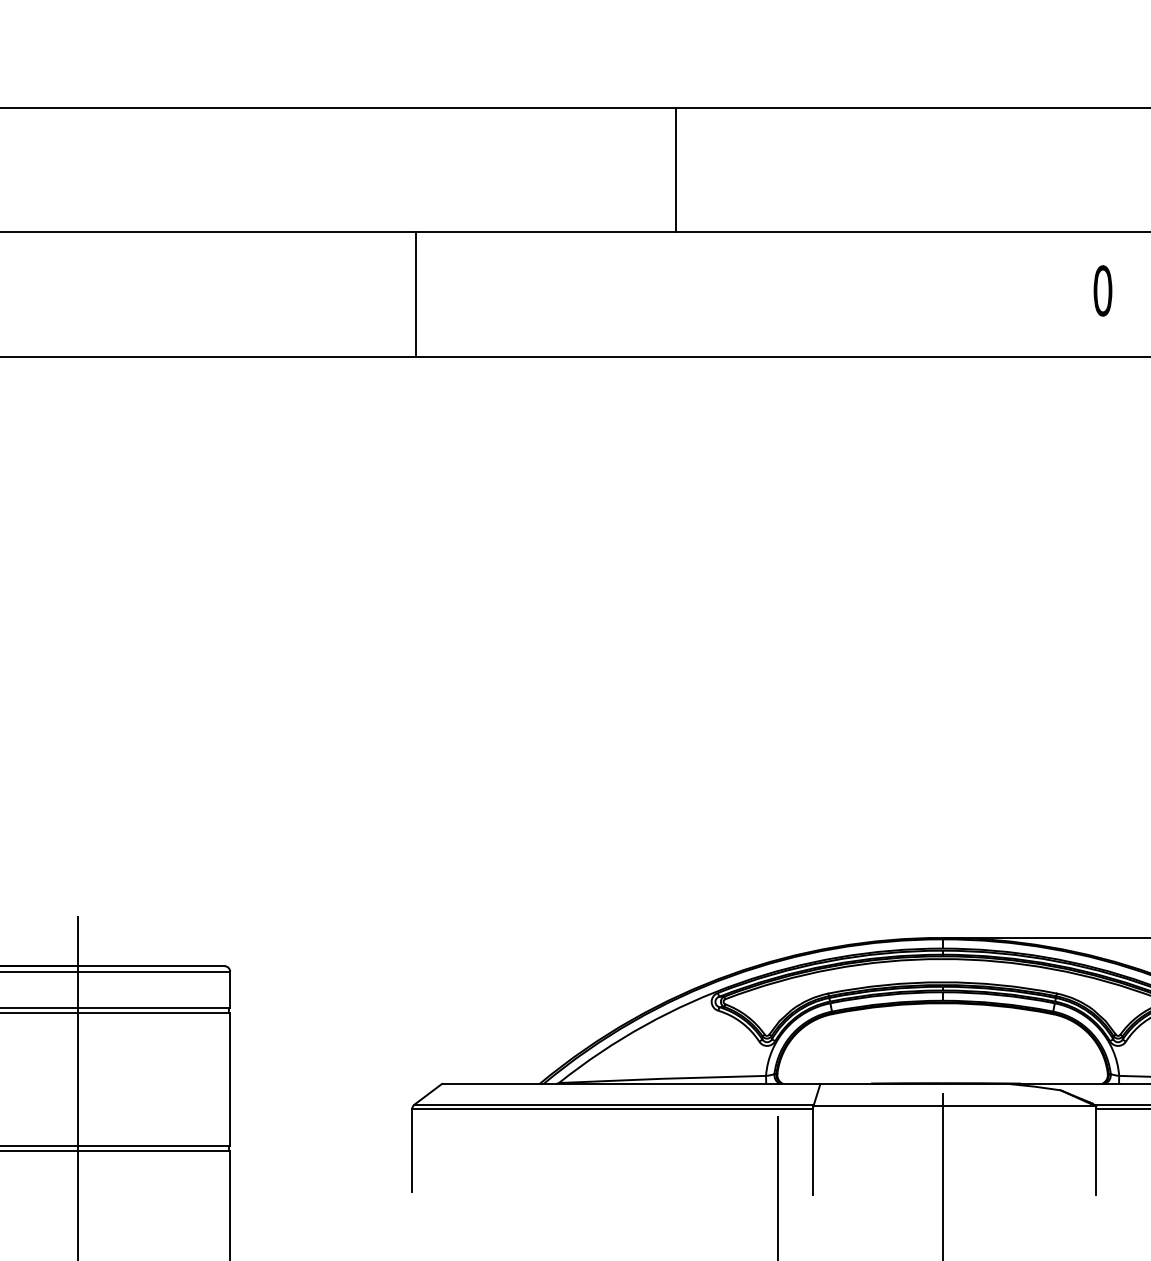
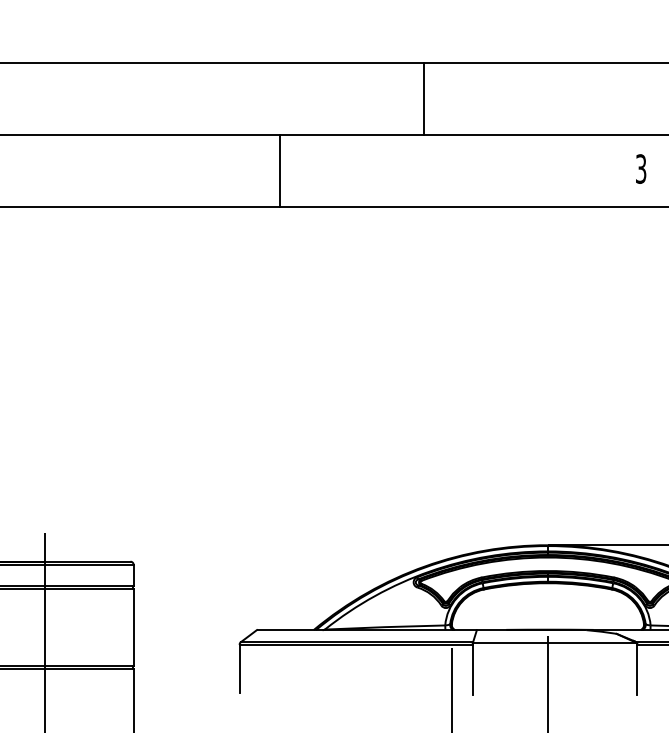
line: (676, 169) -> (424, 98), moved
text: (1101, 289) -> (640, 168), 0 -> 3
line: (415, 293) -> (279, 170), moved

